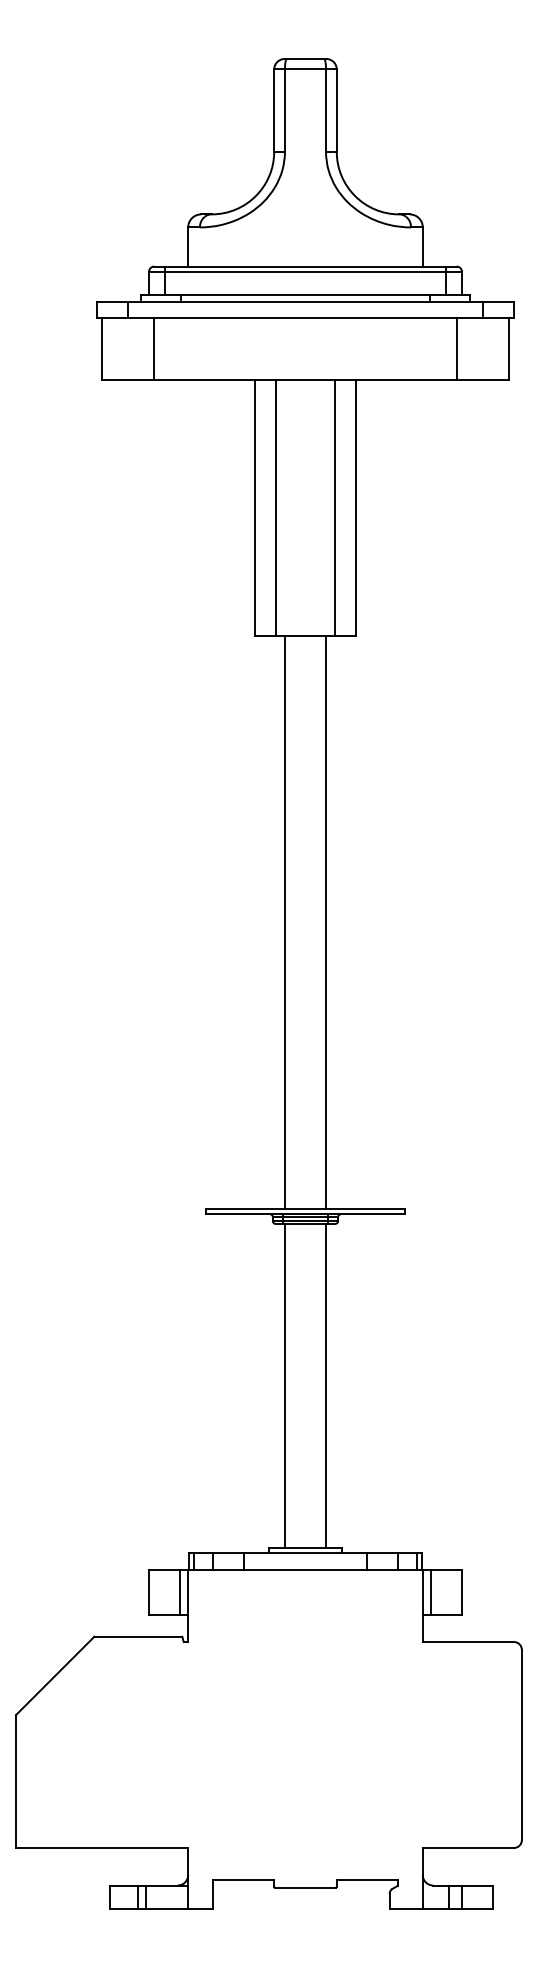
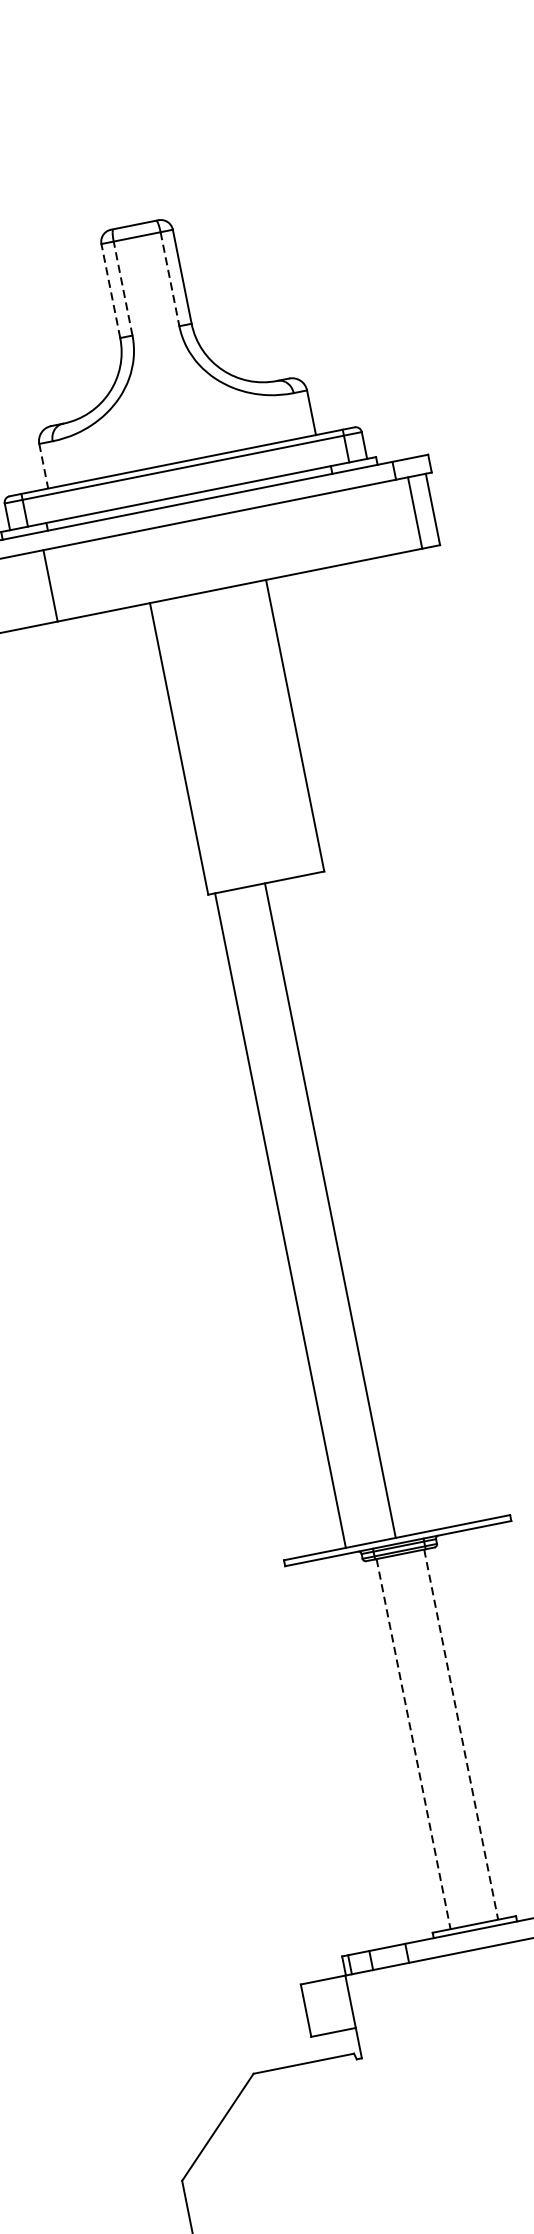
line: (274, 110) -> (111, 290), solid -> dashed
line: (284, 110) -> (122, 288), solid -> dashed
line: (326, 111) -> (170, 280), solid -> dashed
line: (188, 247) -> (44, 466), solid -> dashed
line: (153, 348) -> (50, 585), moved
line: (457, 348) -> (415, 512), moved
line: (276, 507) -> (203, 743), removed
line: (334, 507) -> (270, 730), removed
line: (284, 922) -> (280, 1220), moved
line: (326, 922) -> (330, 1210), moved
line: (284, 1386) -> (413, 1744), solid -> dashed
line: (326, 1386) -> (461, 1735), solid -> dashed
line: (180, 1592) -> (341, 2003), removed

